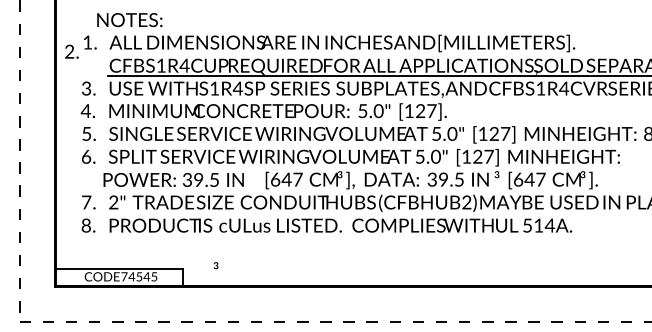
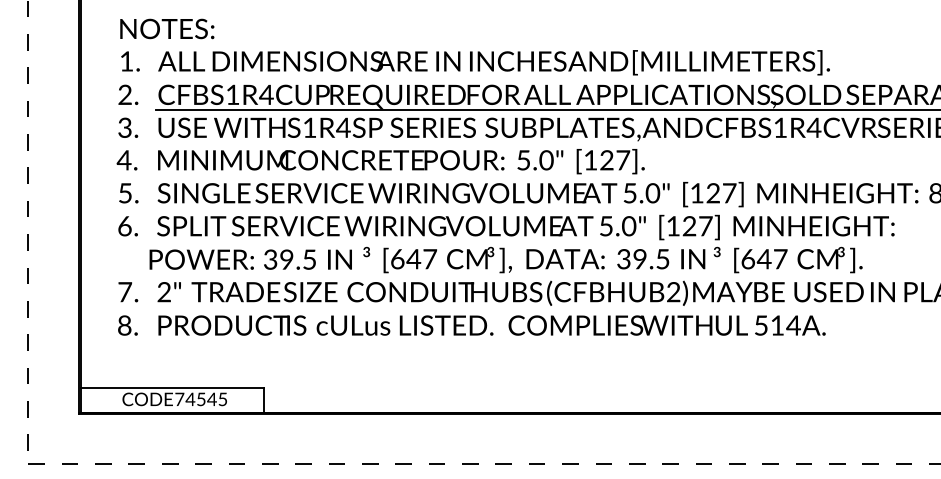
text: (129, 20) -> (166, 29), moved
text: (71, 51) -> (127, 94), moved
text: (215, 265) -> (365, 251), moved

